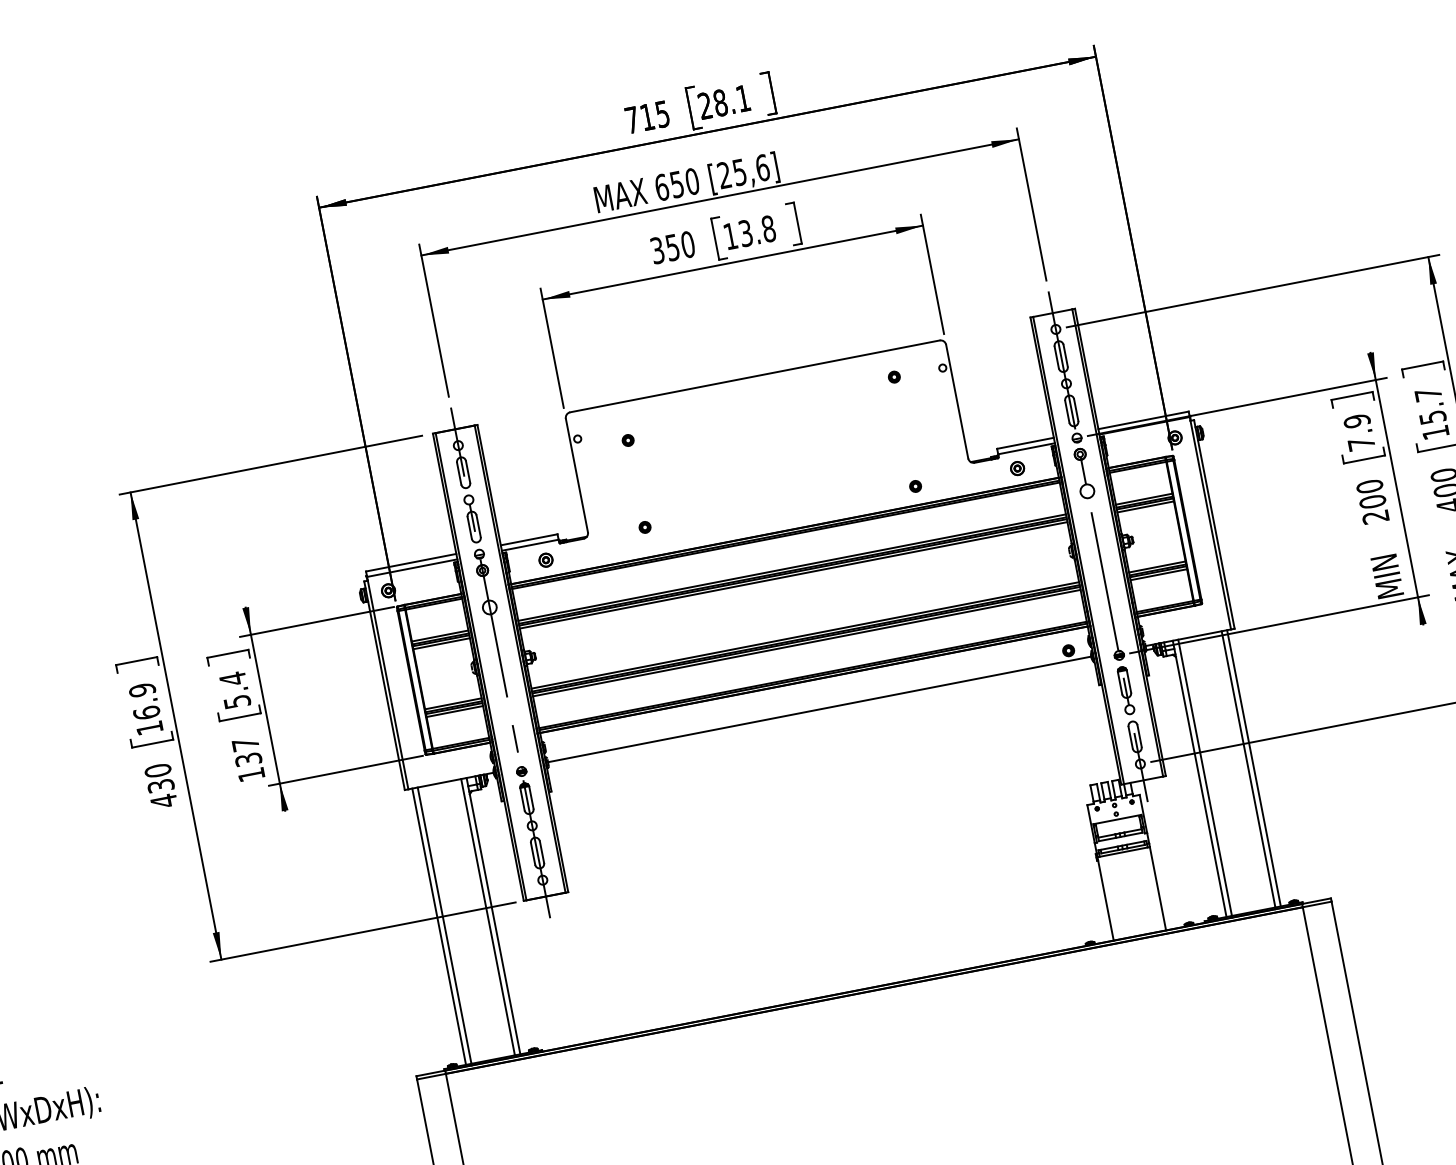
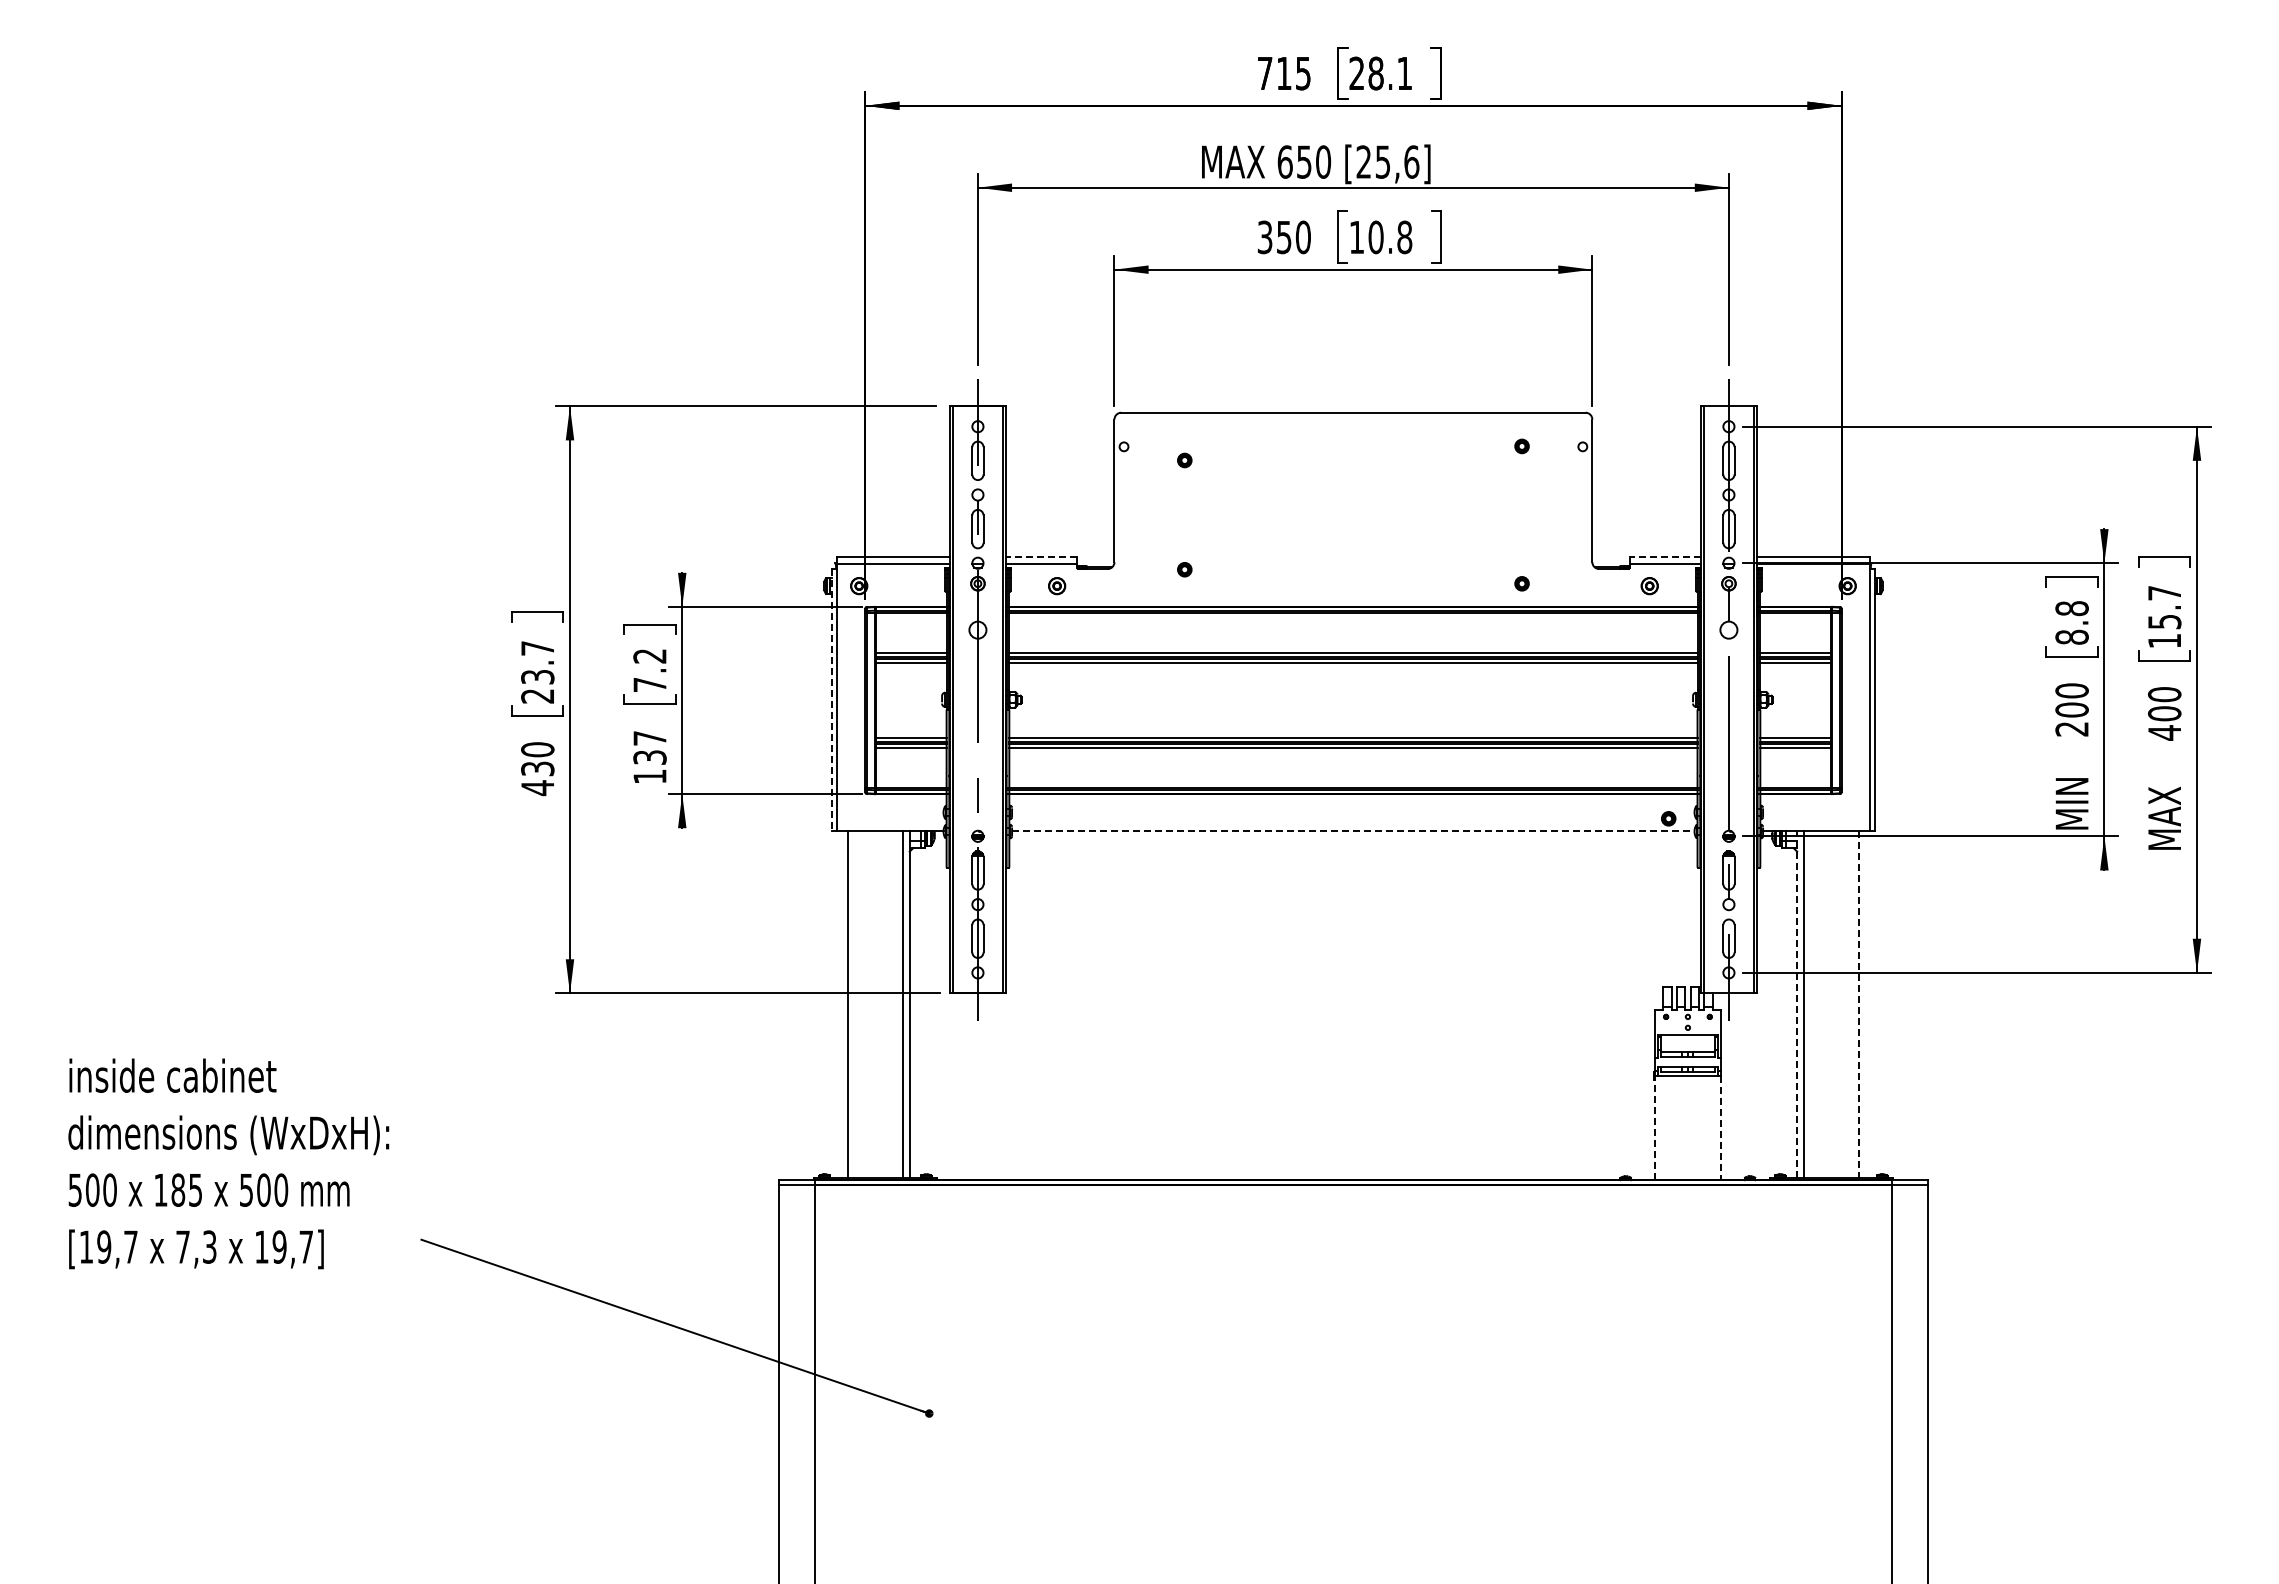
text: (745, 233) -> (1375, 237), 13.8 -> 10.8
text: (1358, 432) -> (2071, 622), 7.9 -> 8.8
line: (1025, 443) -> (1665, 557), solid -> dashed
line: (529, 539) -> (1041, 557), solid -> dashed
line: (384, 685) -> (832, 700), solid -> dashed
text: (234, 690) -> (649, 670), 5.4 -> 7.2
text: (145, 709) -> (537, 672), 16.9 -> 23.7
line: (819, 709) -> (1353, 831), solid -> dashed
line: (1253, 768) -> (1865, 1004), removed
line: (1248, 769) -> (1858, 1004), solid -> dashed
line: (1199, 778) -> (1797, 1004), solid -> dashed
line: (1157, 889) -> (1720, 1128), solid -> dashed
line: (1105, 898) -> (1655, 1127), solid -> dashed
line: (439, 926) -> (841, 1004), removed

